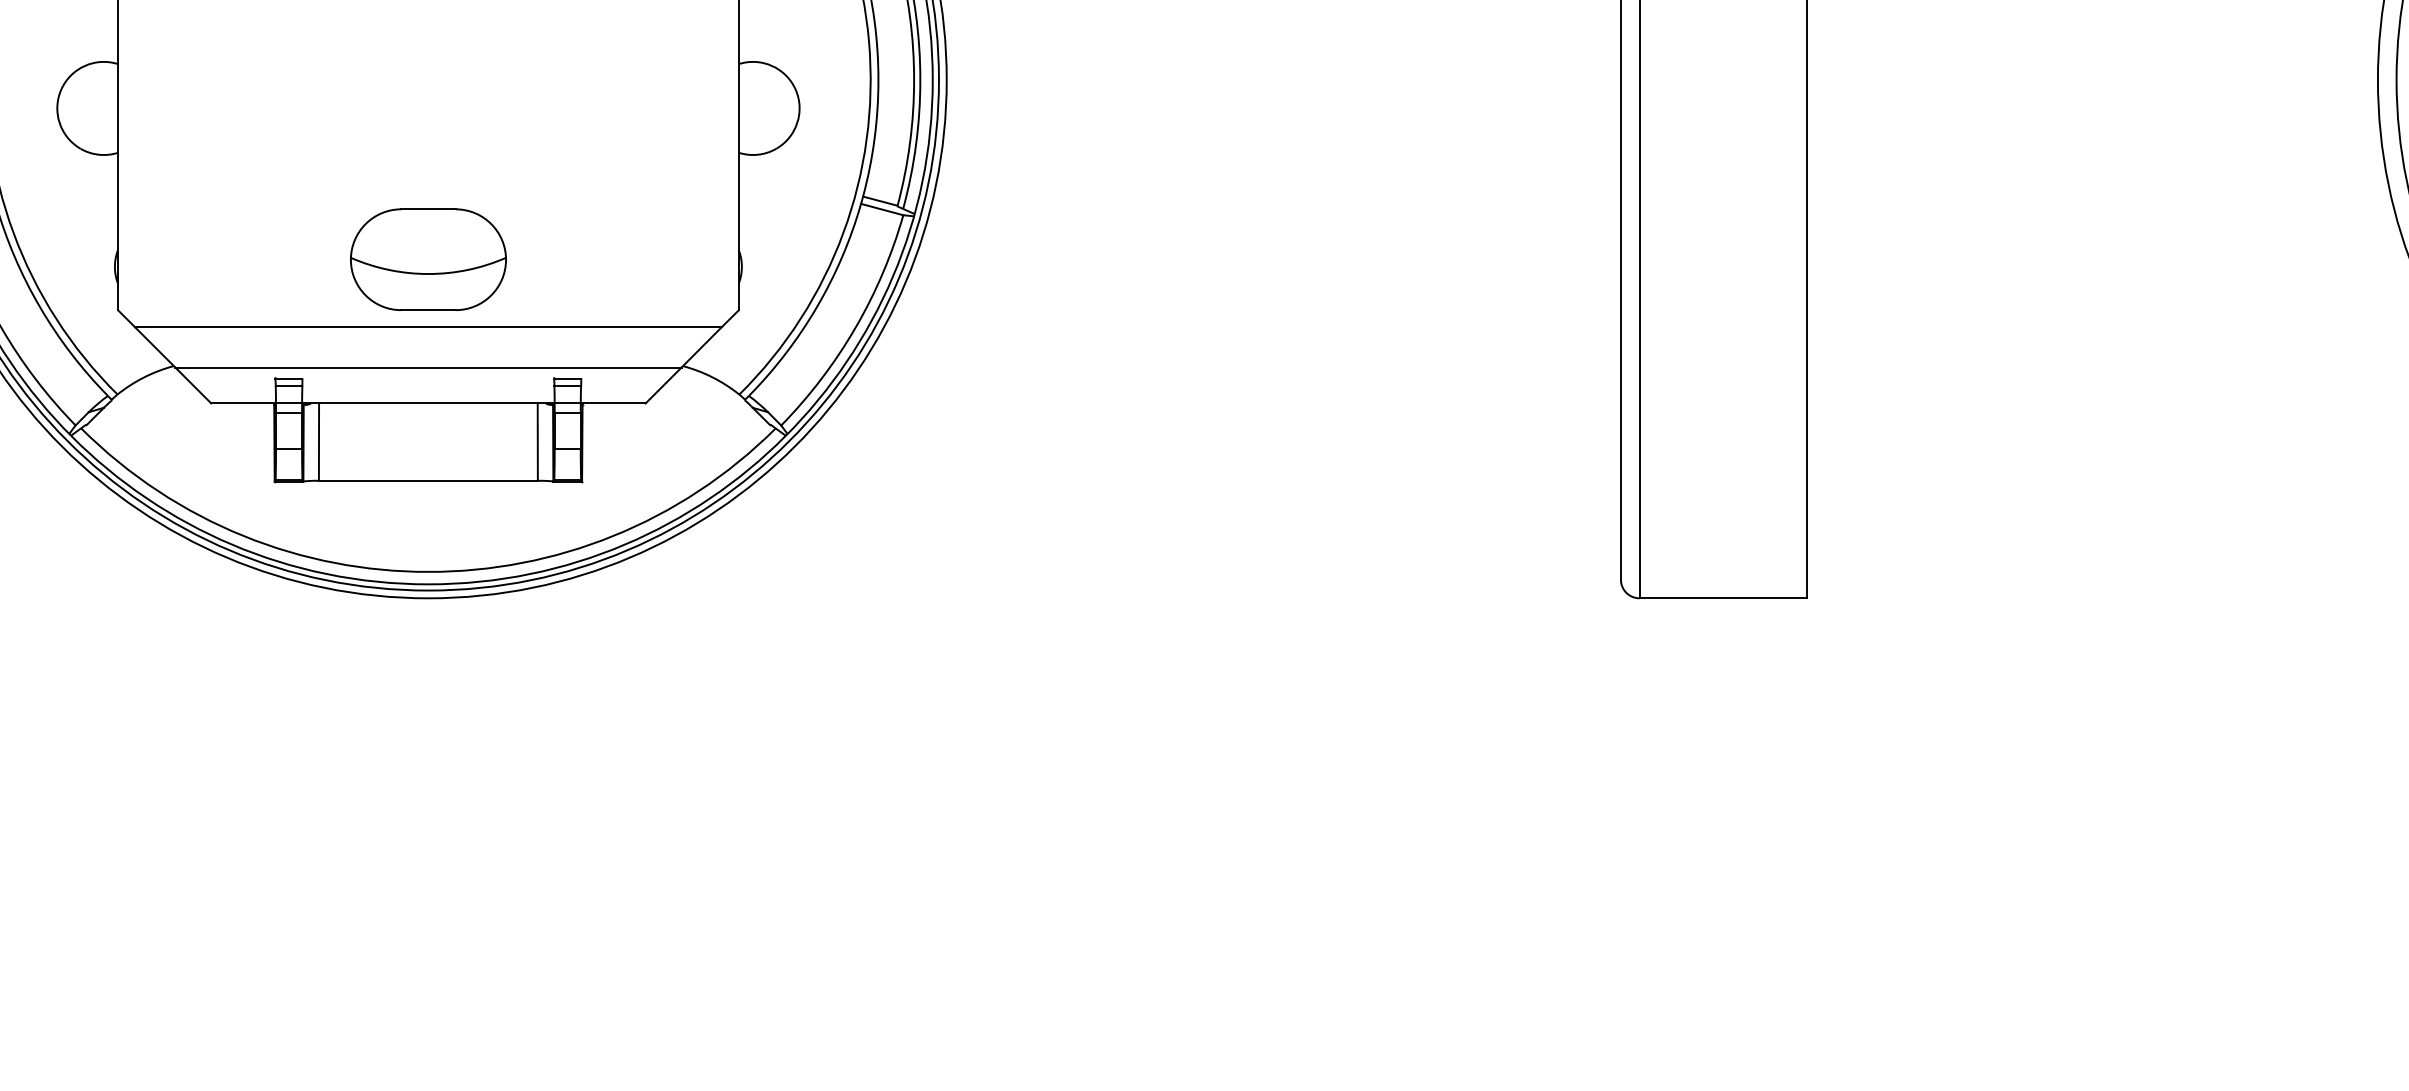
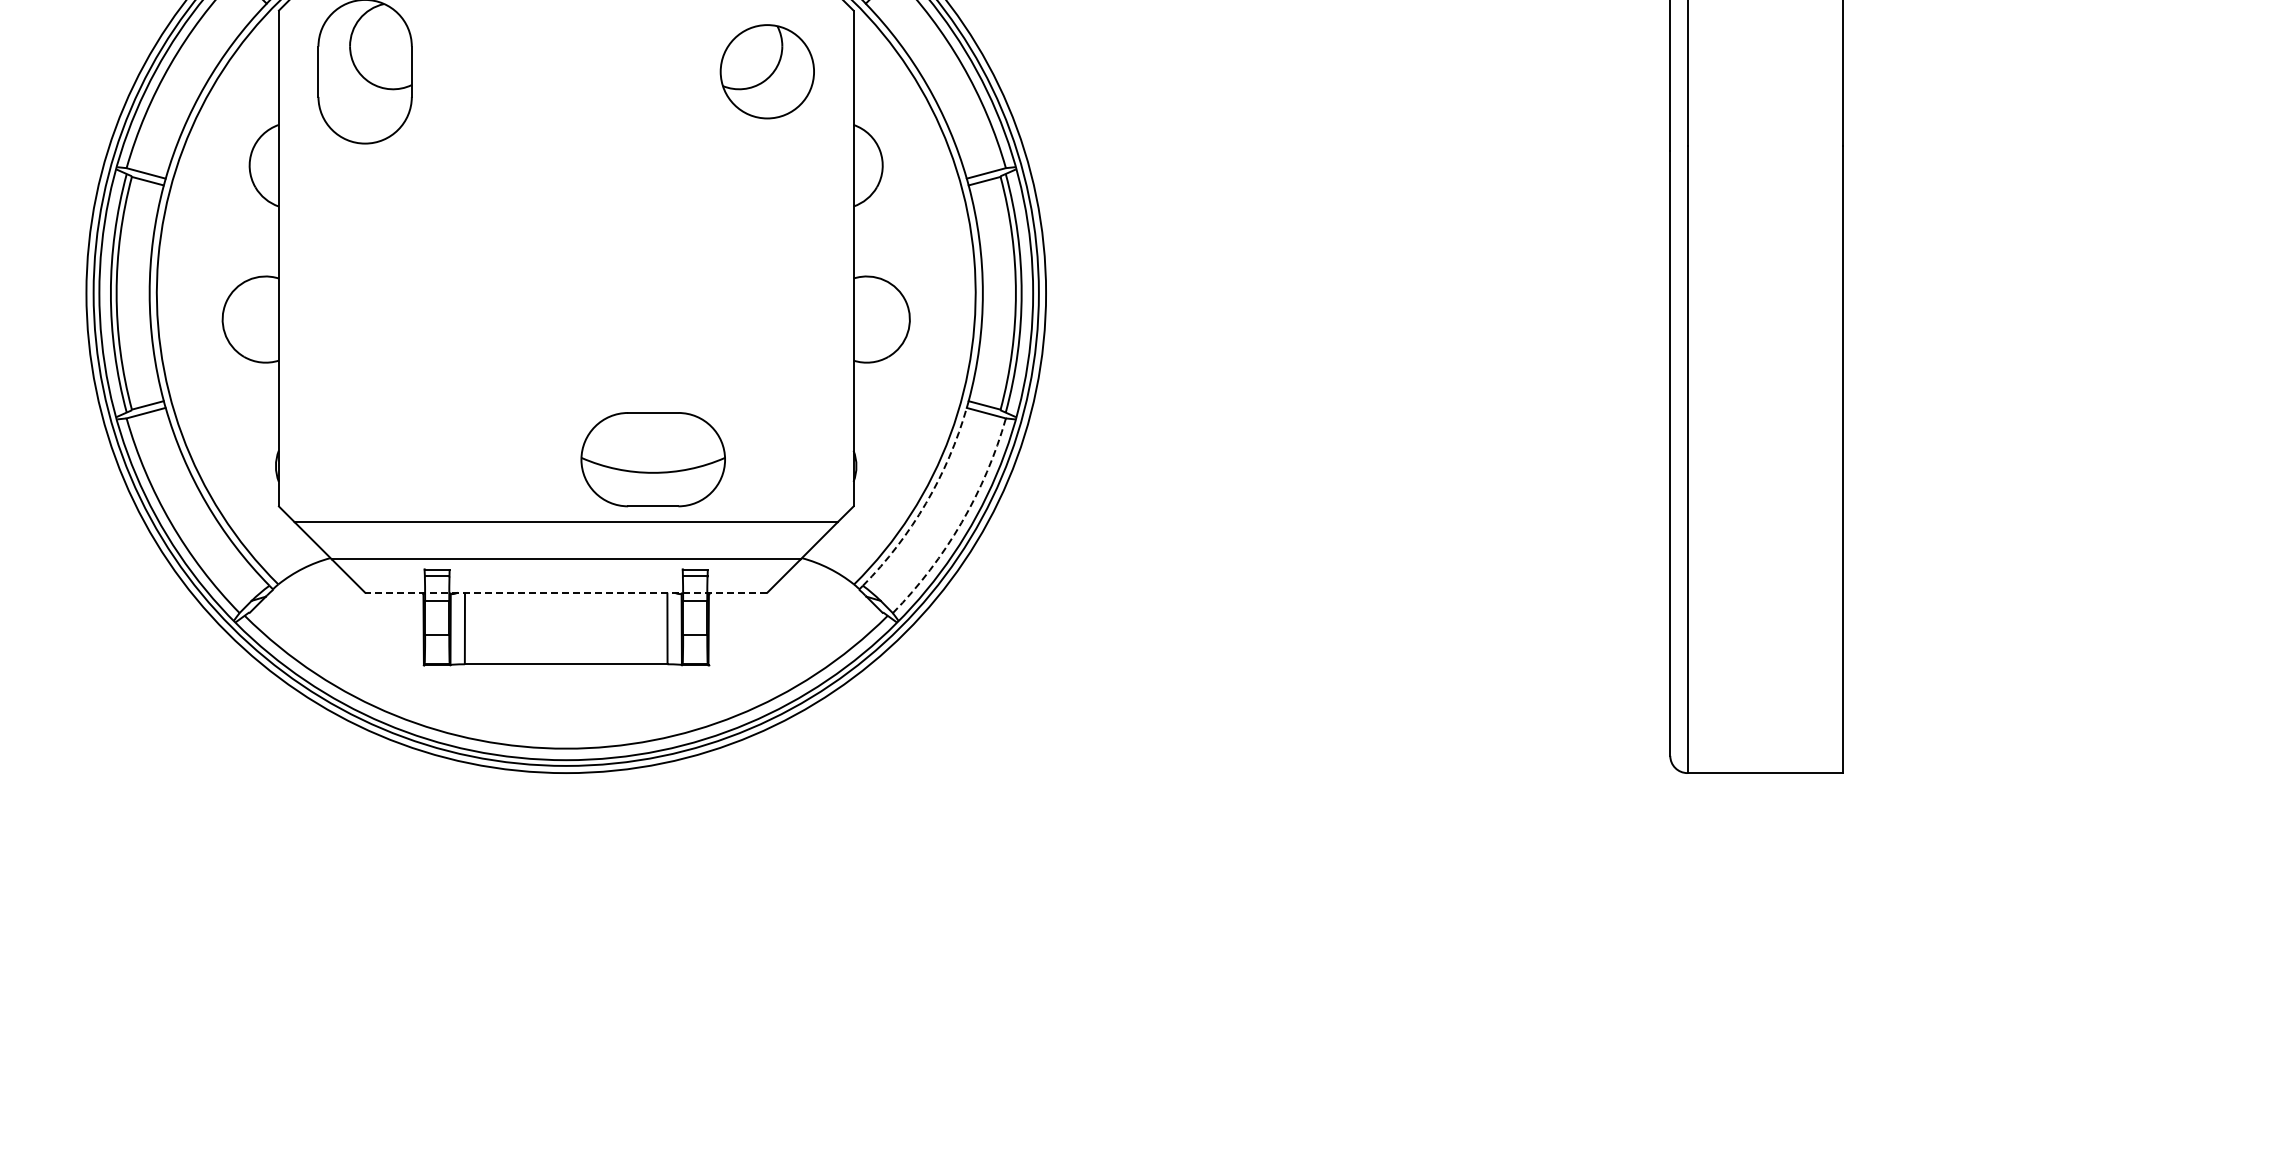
part: (427, 259) -> (652, 459), moved
arc: (817, 307) -> (926, 503), solid -> dashed
arc: (855, 327) -> (961, 522), solid -> dashed
line: (427, 403) -> (565, 592), solid -> dashed

